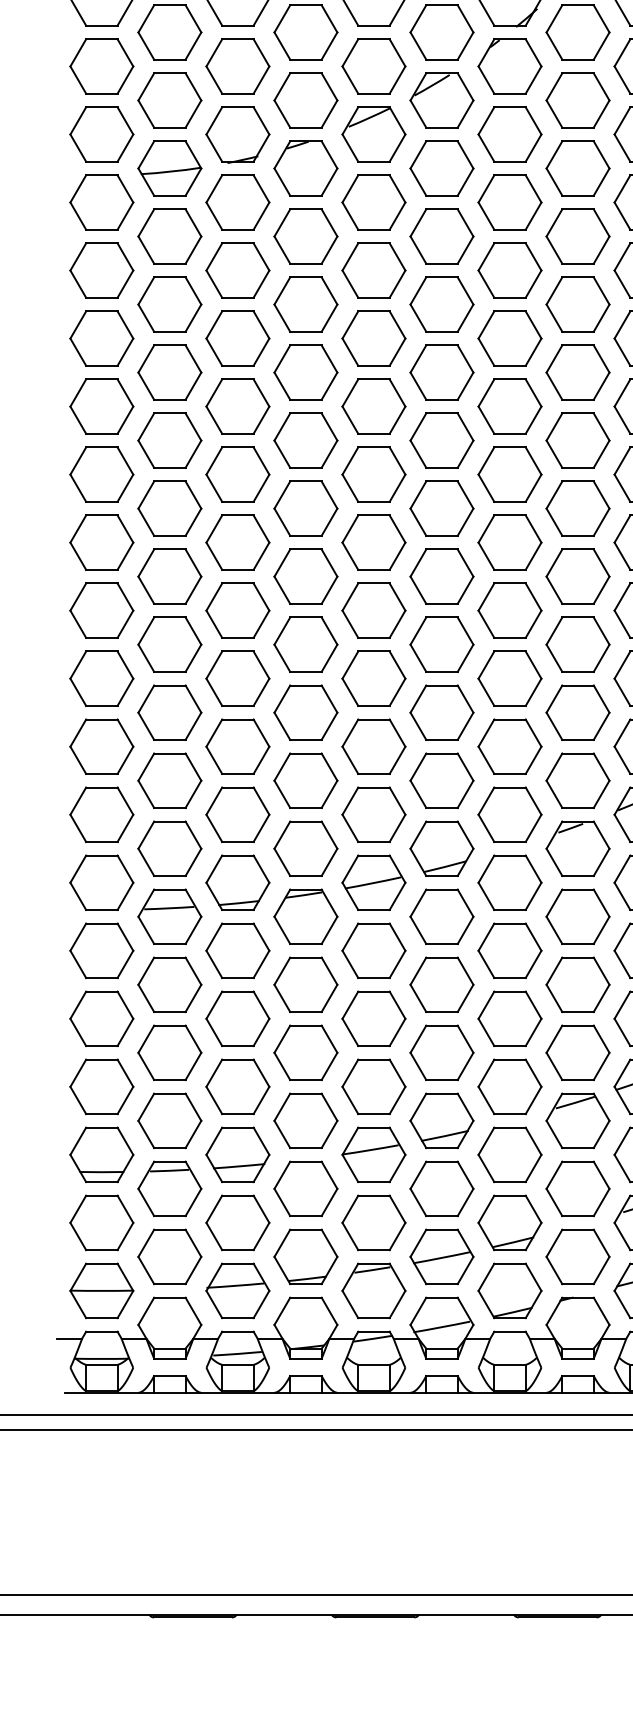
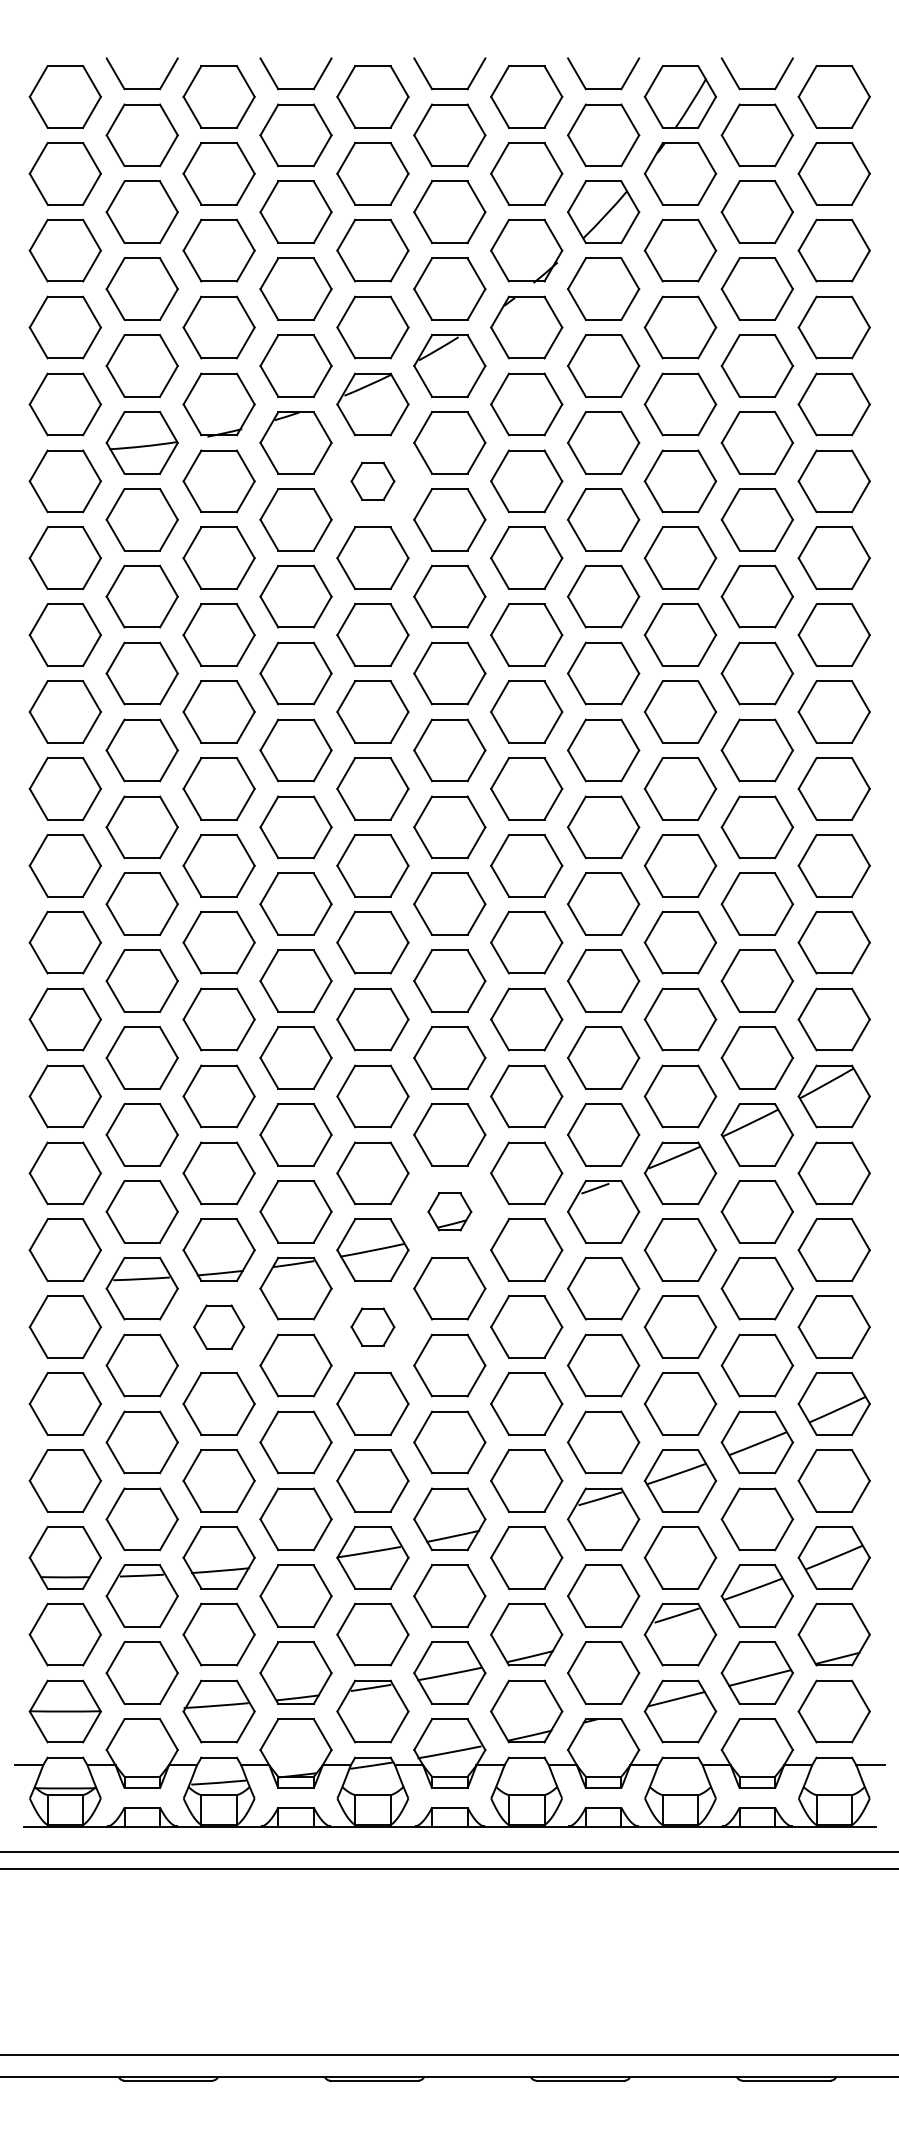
part: (373, 202) -> (372, 481), size x0.6
part: (441, 848) -> (449, 1211), size x0.6
part: (237, 950) -> (218, 1326), size x0.7
part: (373, 950) -> (372, 1326), size x0.6

